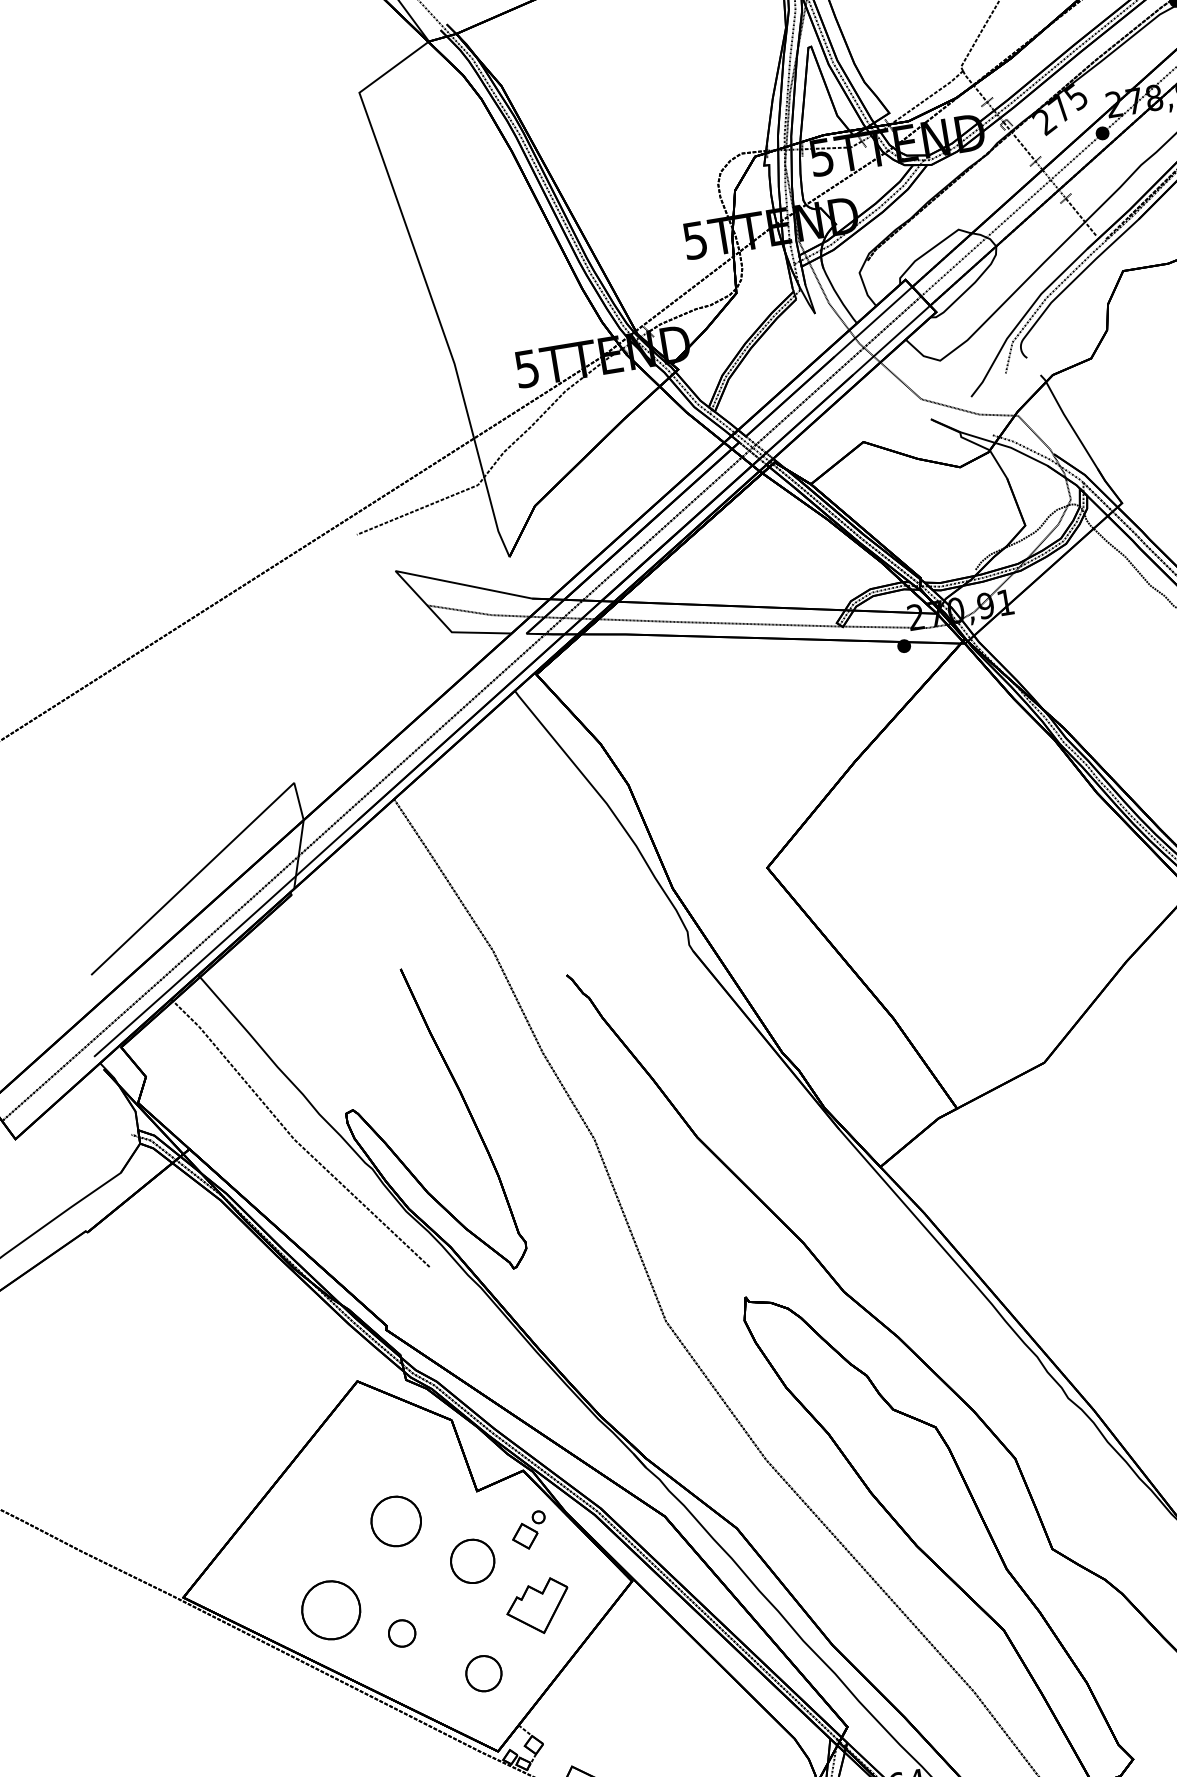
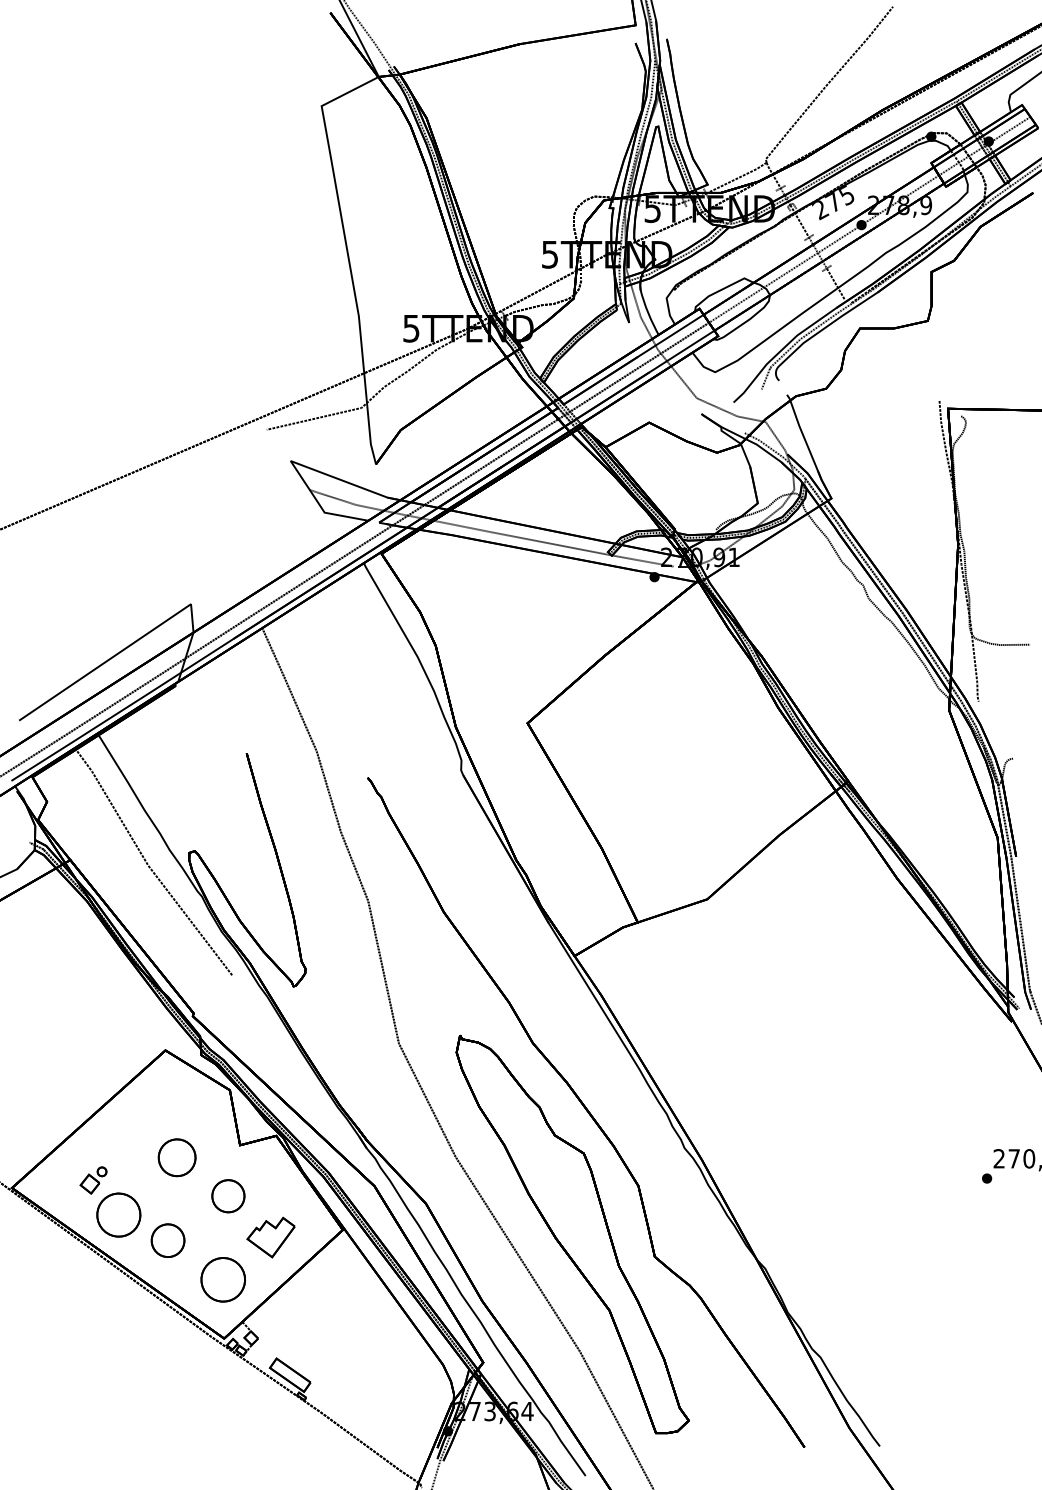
part: (529, 1530) -> (93, 1180), moved
part: (401, 1633) -> (167, 1240), size x1.67
part: (482, 1673) -> (222, 1279), size x1.67

